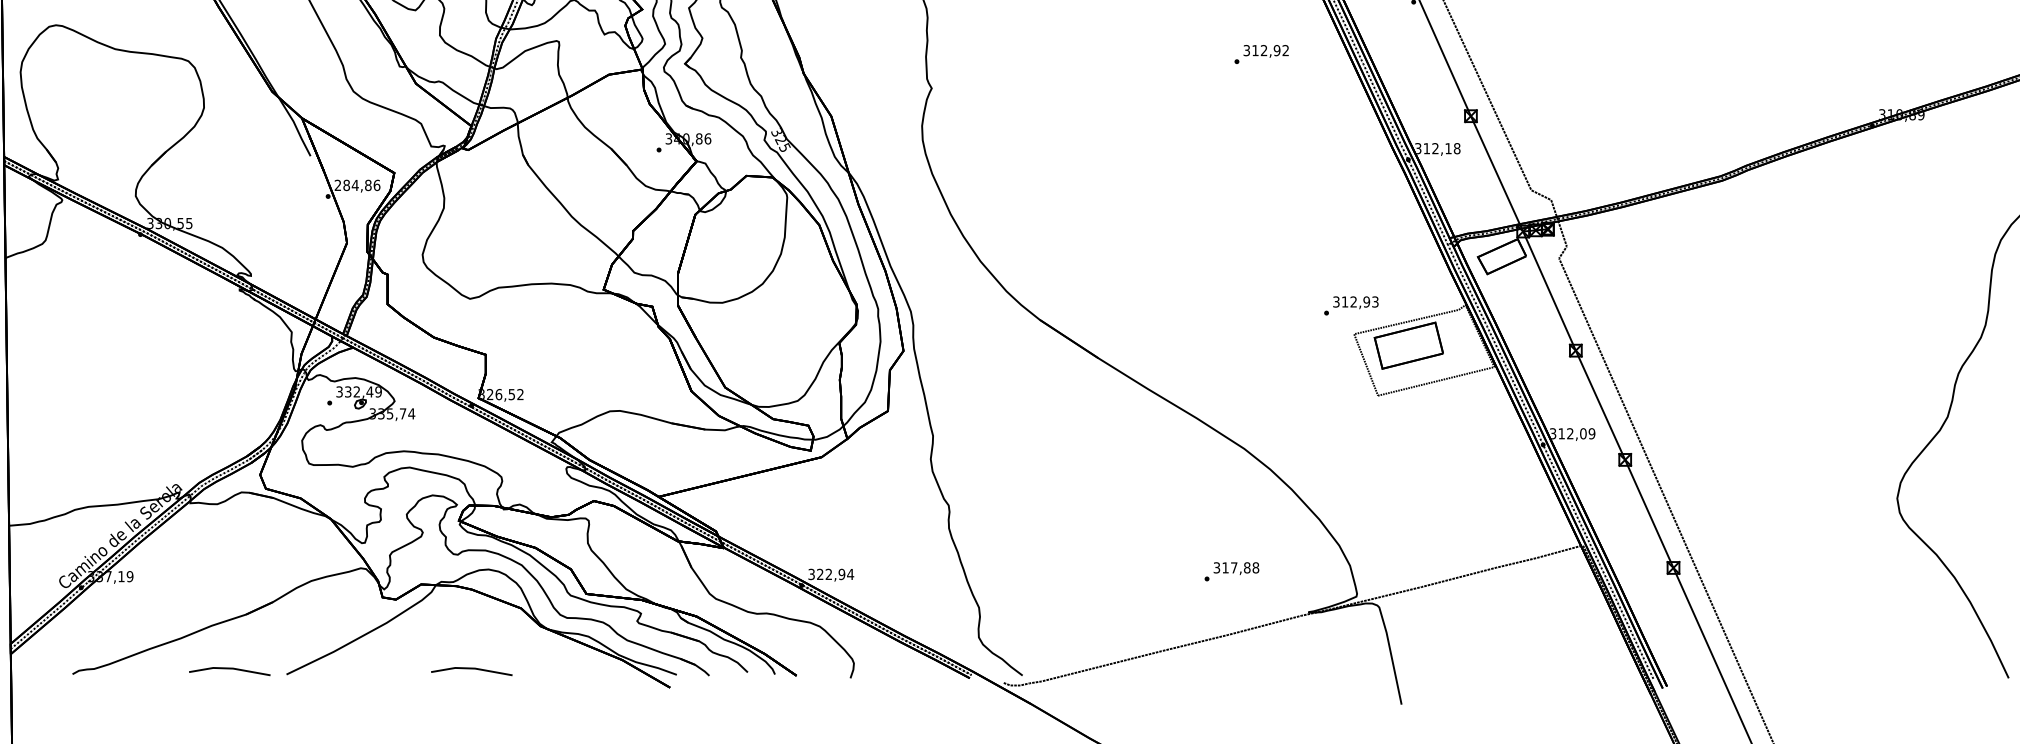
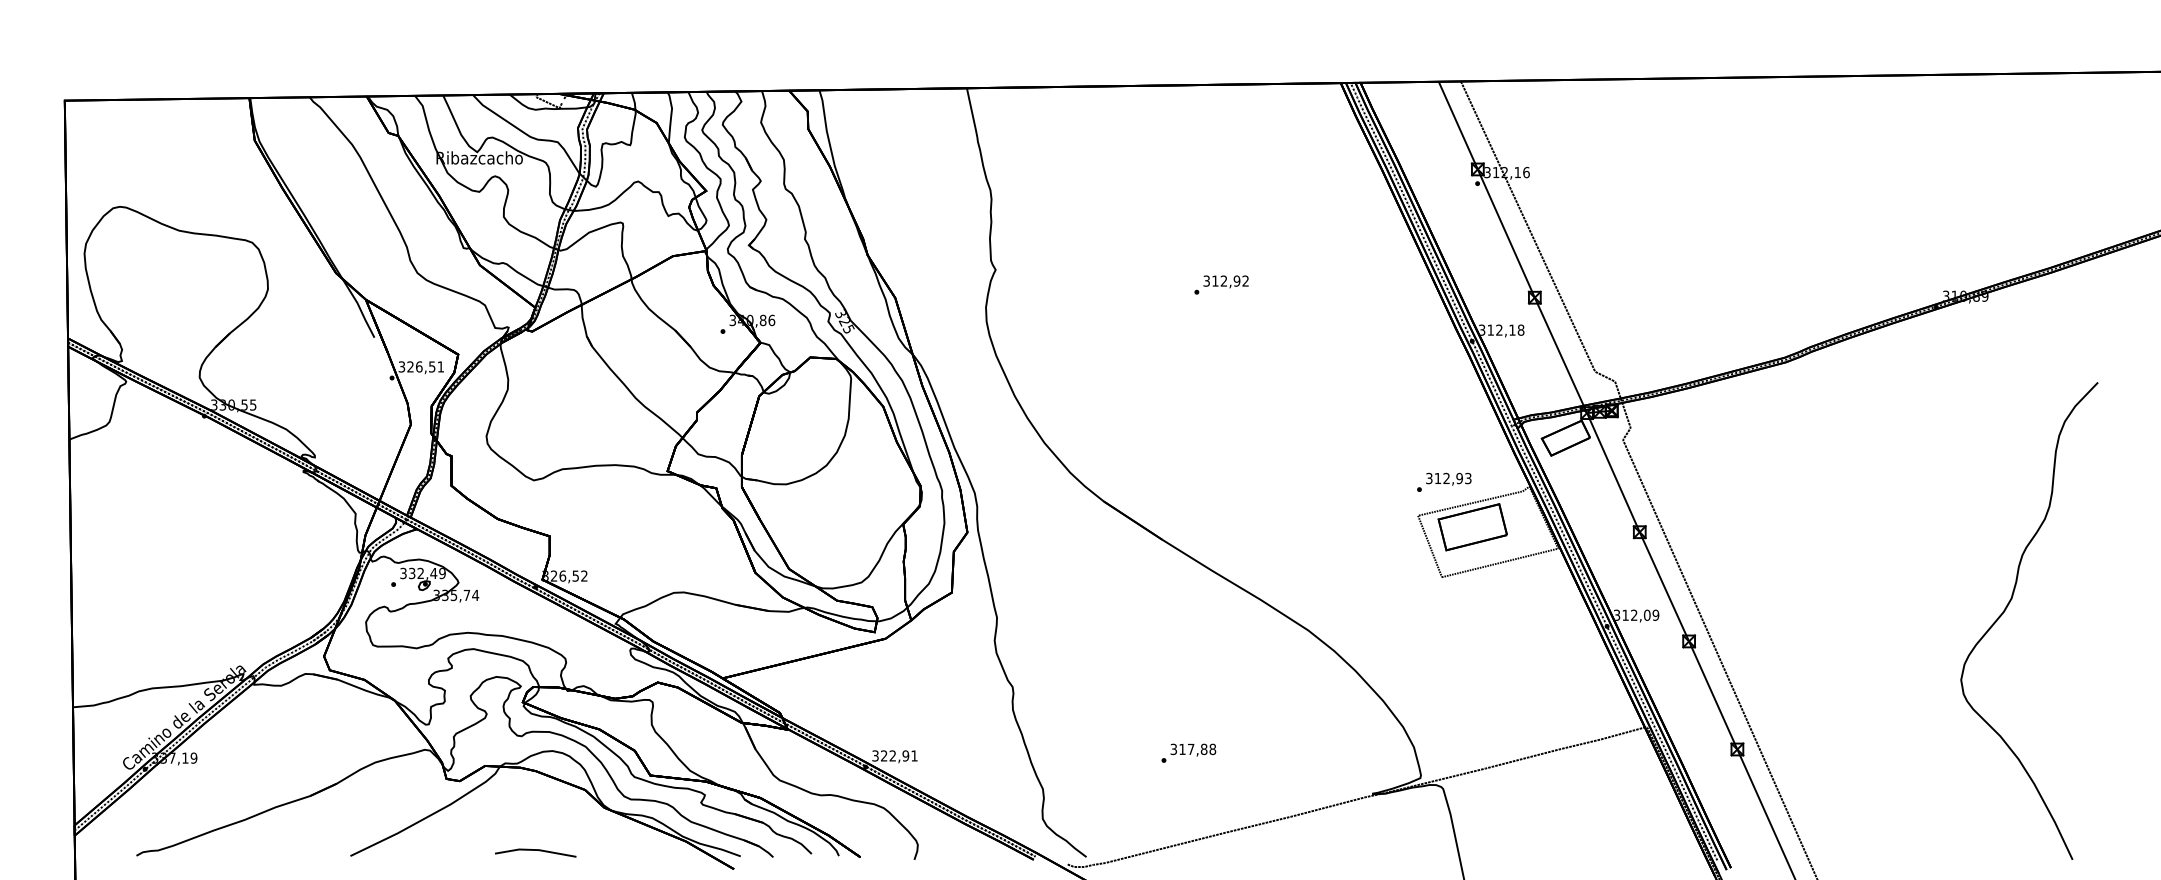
text: (1261, 53) -> (1221, 284), moved
text: (357, 184) -> (421, 366), 284,86 -> 326,51
text: (1351, 304) -> (1444, 481), moved
text: (1231, 570) -> (1188, 752), moved
text: (850, 573) -> (914, 755), 322,94 -> 322,91
line: (229, 668) -> (293, 850), removed

